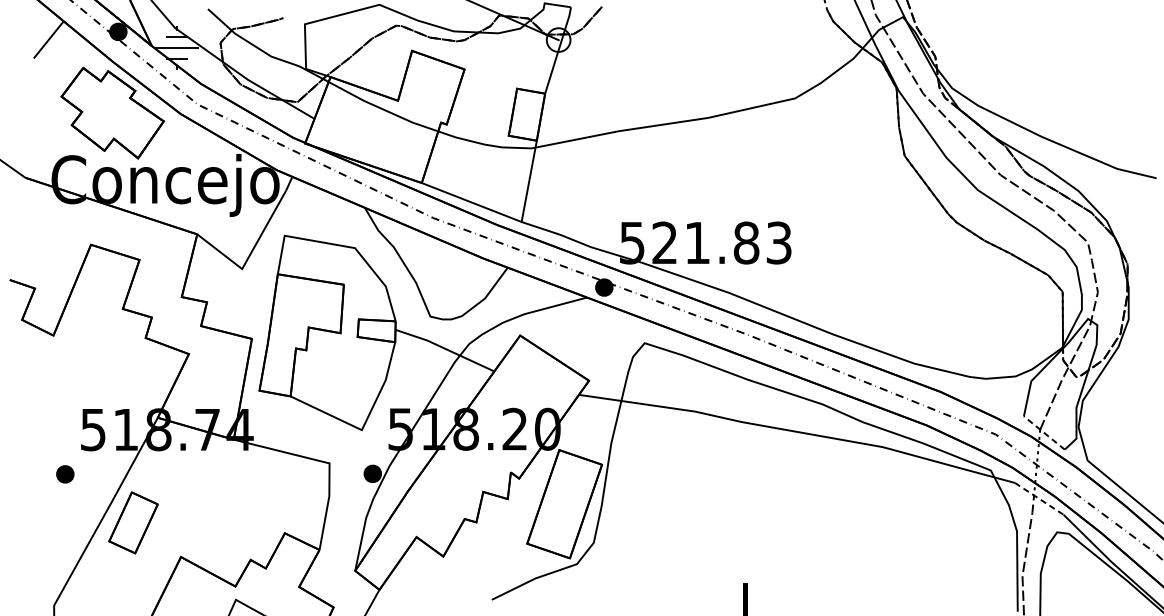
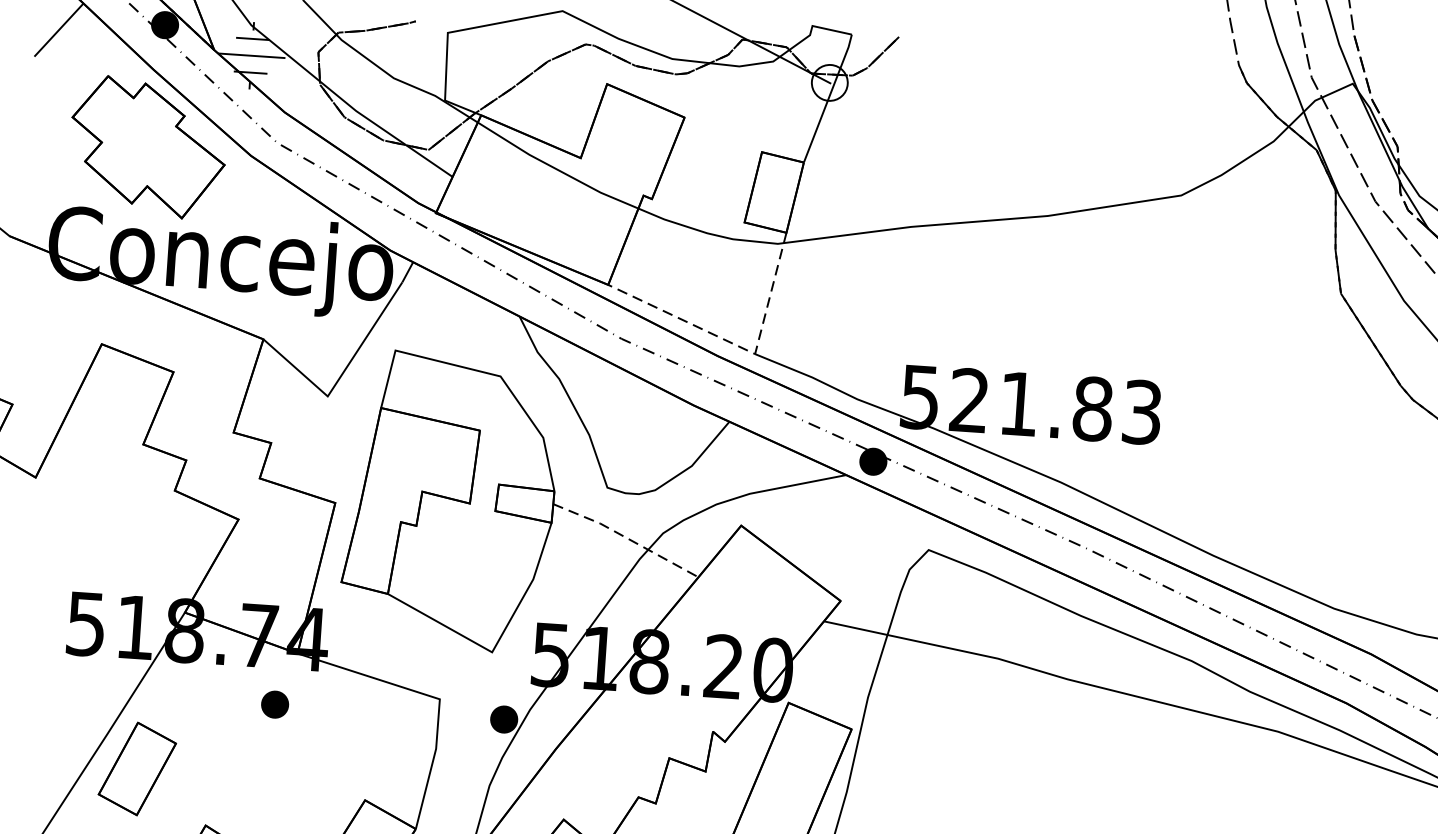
line: (510, 217) -> (738, 346), solid -> dashed
line: (445, 348) -> (626, 537), solid -> dashed
part: (65, 474) -> (275, 704), moved

